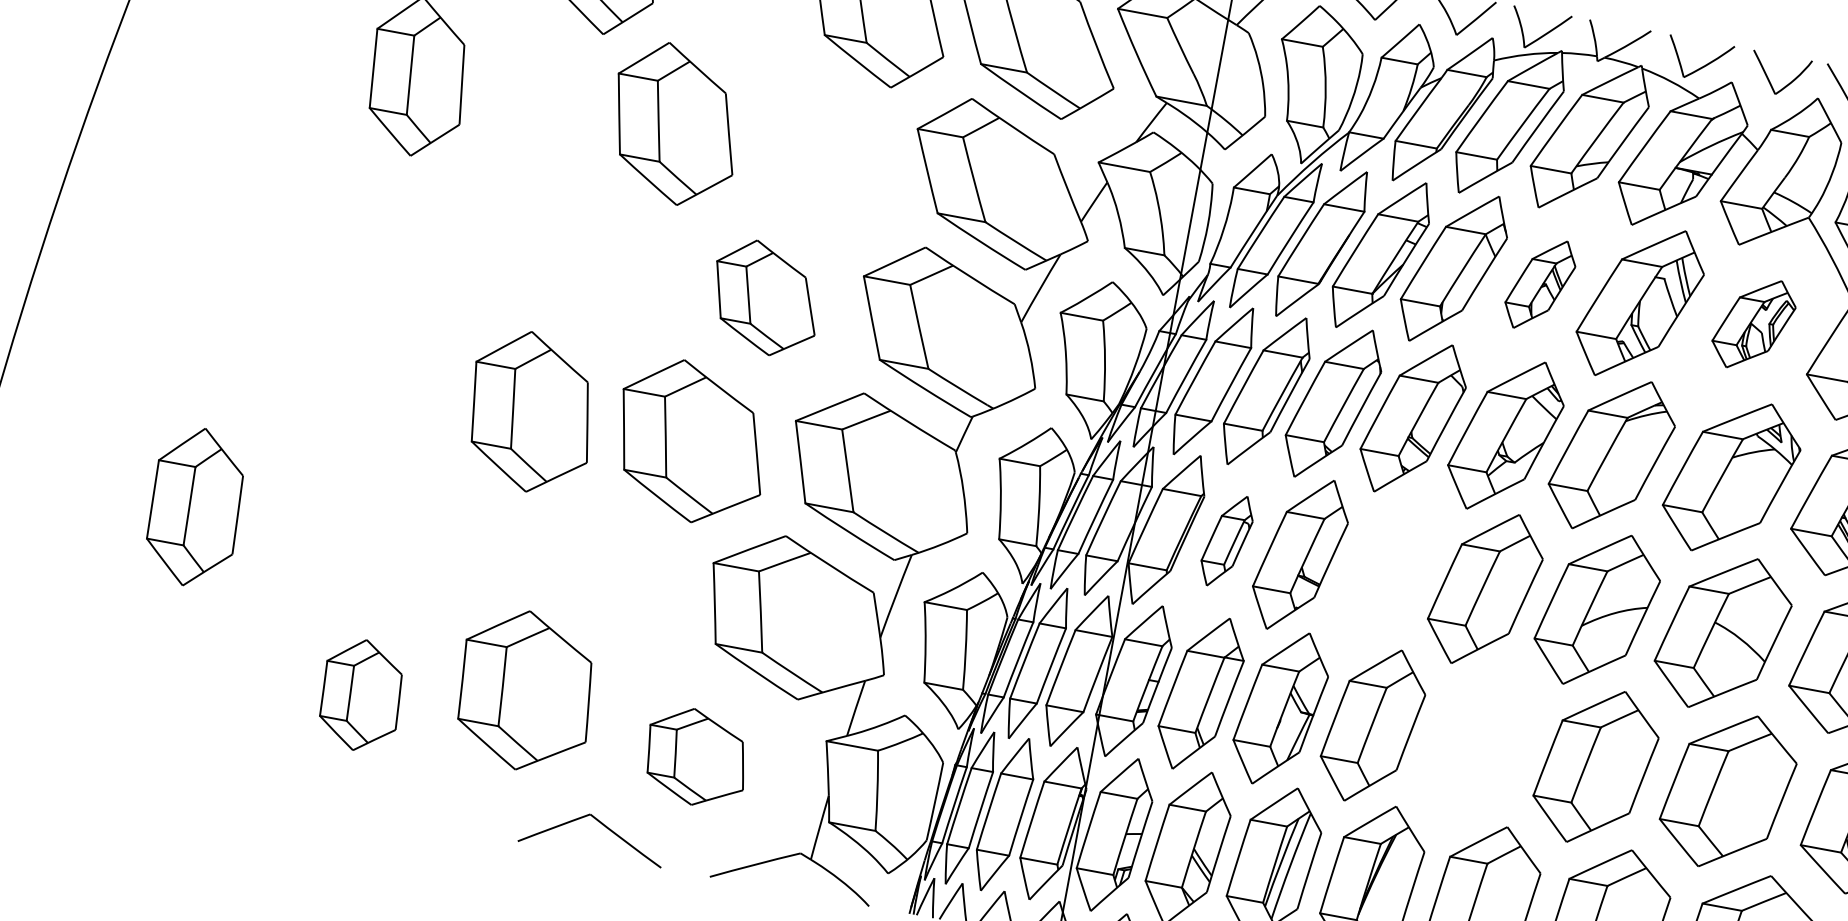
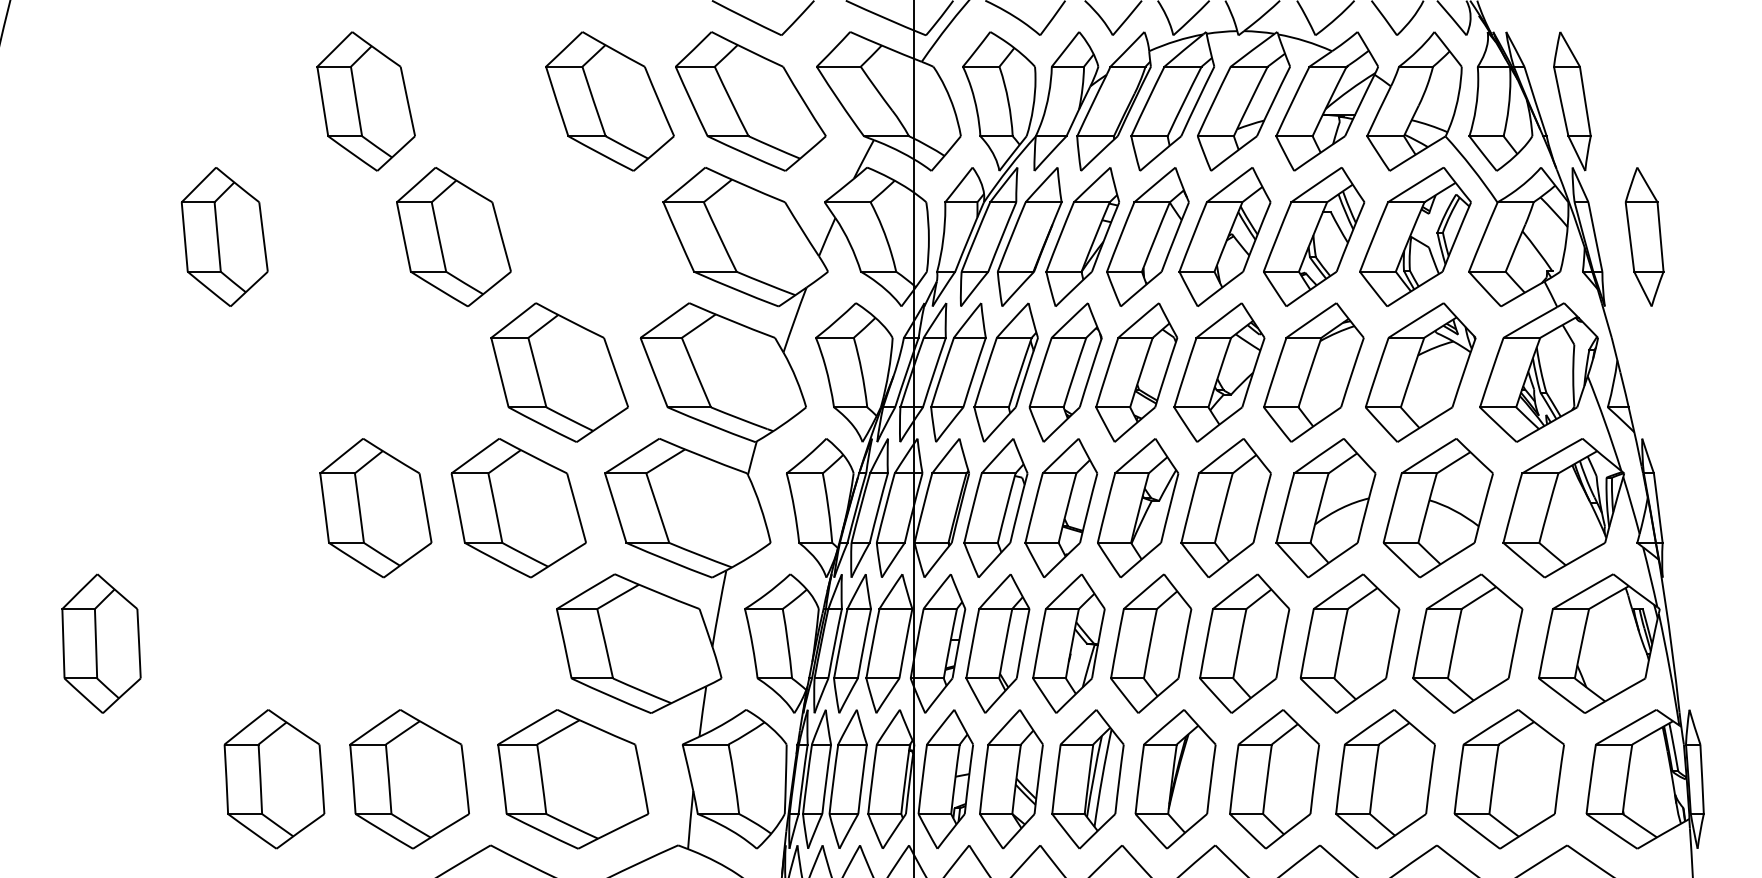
part: (1539, 284) -> (1224, 236), size x1.67
part: (765, 298) -> (559, 372), size x1.43
part: (1754, 323) -> (1415, 236), size x1.67
part: (1226, 540) -> (995, 507), size x1.67
part: (1386, 571) -> (1138, 508), added
part: (525, 691) -> (409, 779), moved
part: (361, 695) -> (274, 779), size x1.43
part: (1477, 744) -> (1244, 643), added
part: (696, 757) -> (573, 779), size x1.67

